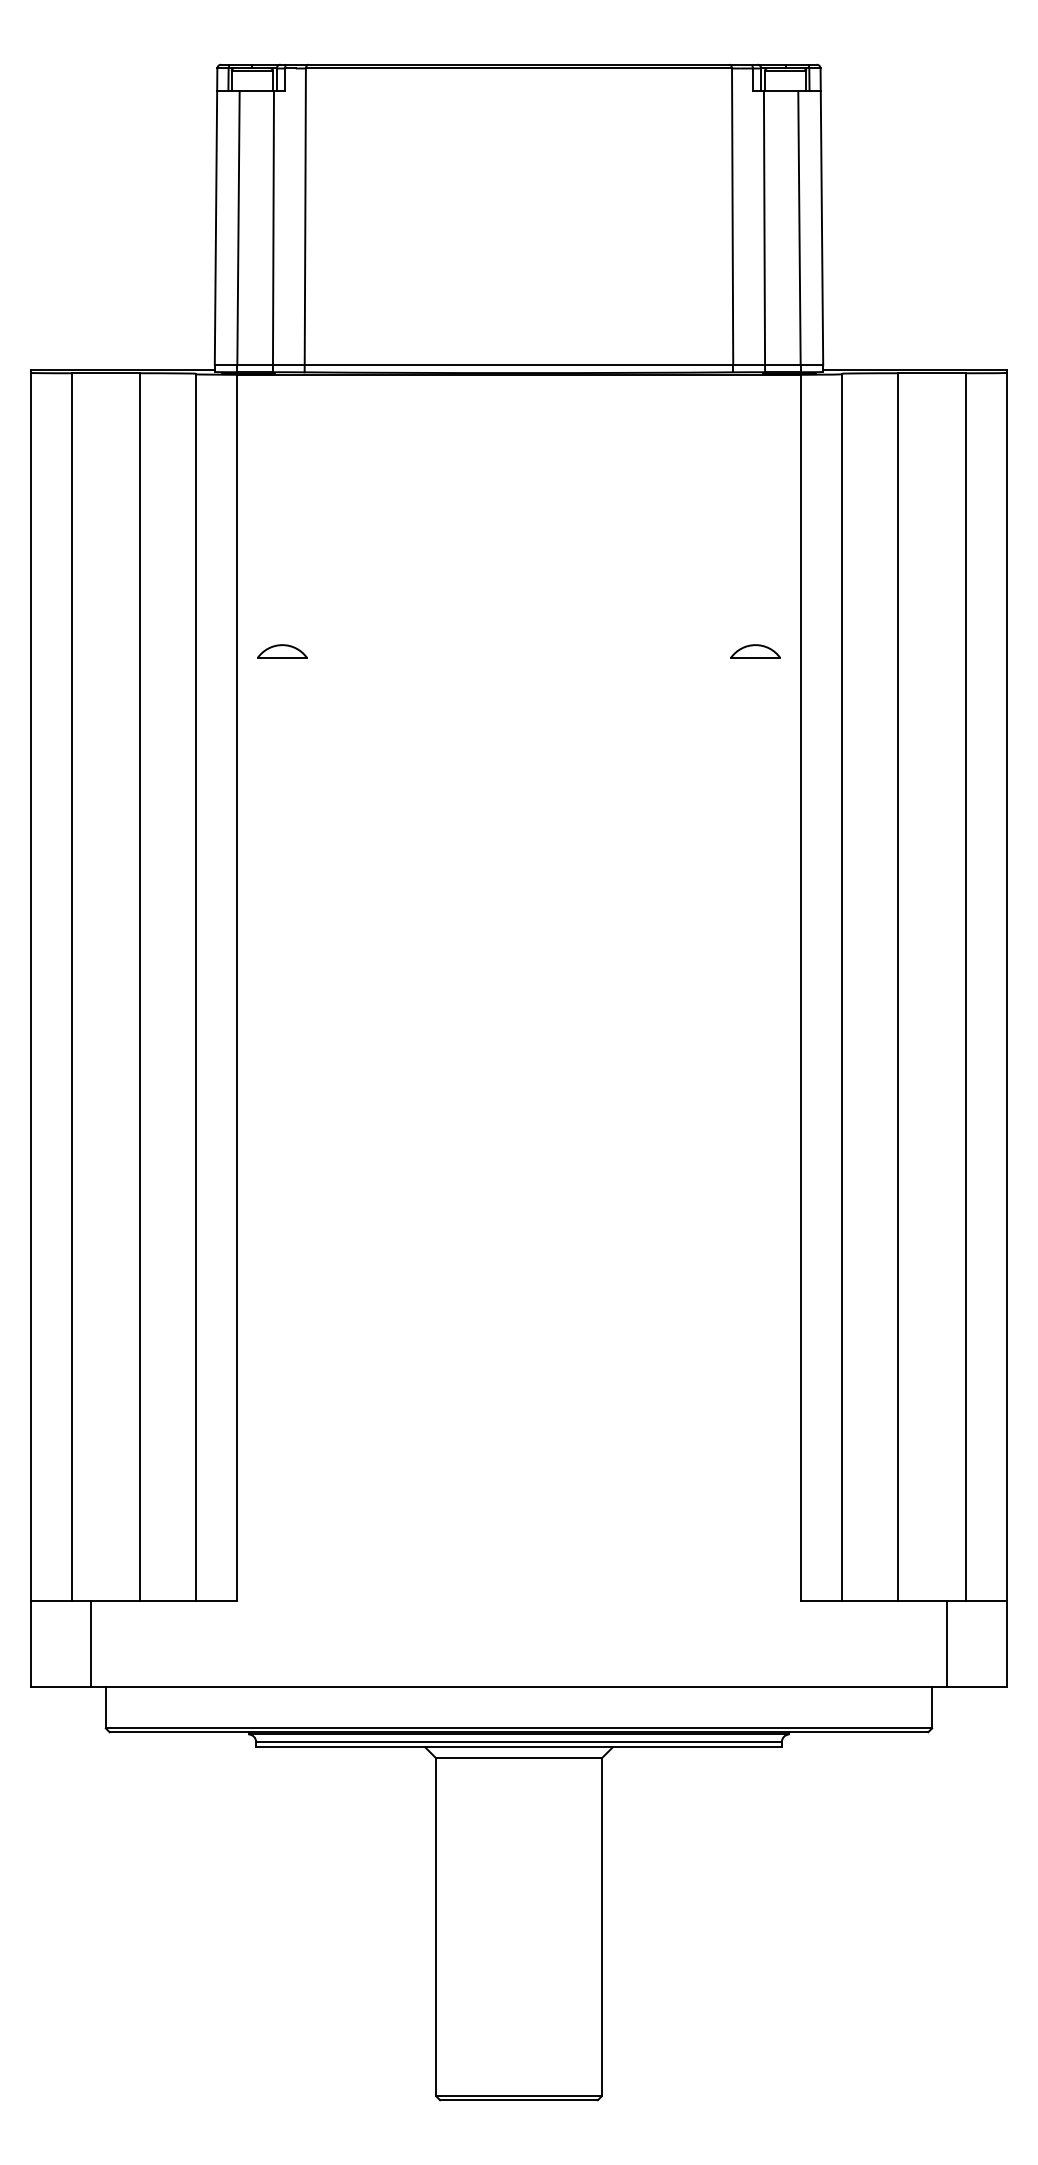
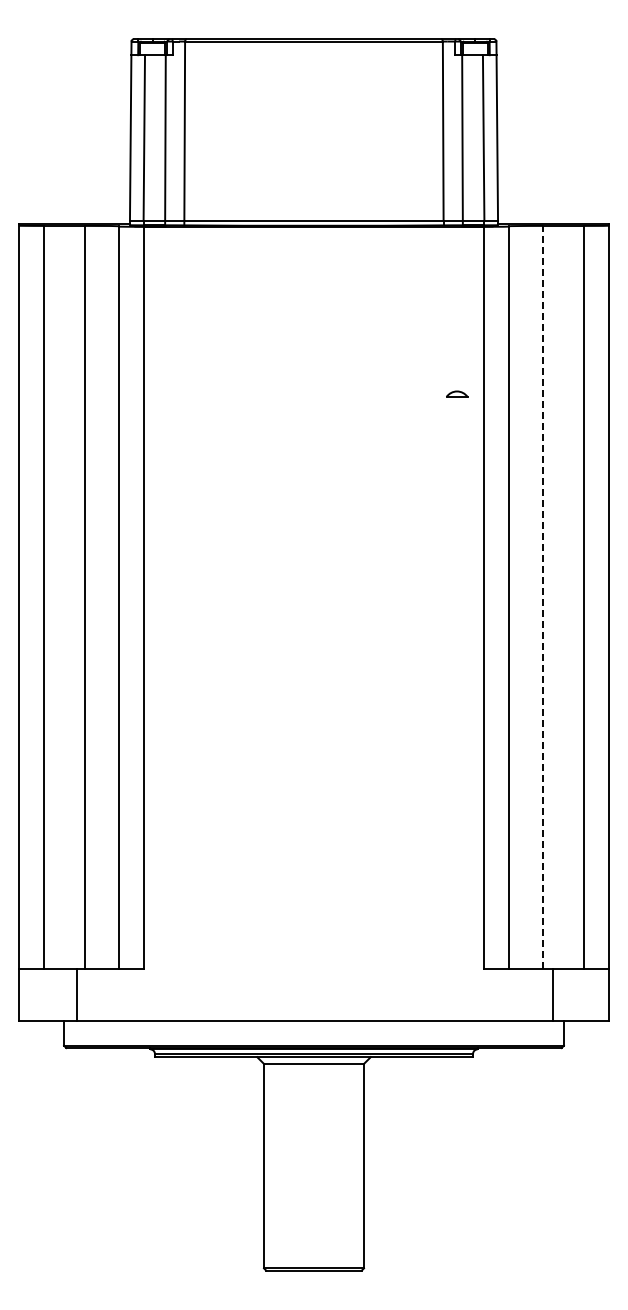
part: (281, 650) -> (170, 393), removed
part: (754, 650) -> (456, 393), size x0.7
line: (898, 985) -> (543, 596), solid -> dashed
line: (91, 1643) -> (77, 994), moved
line: (947, 1643) -> (553, 994), moved

